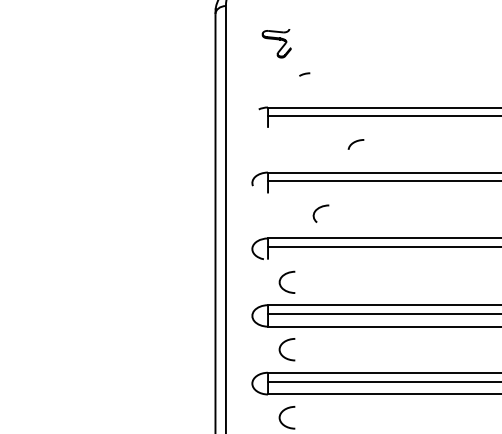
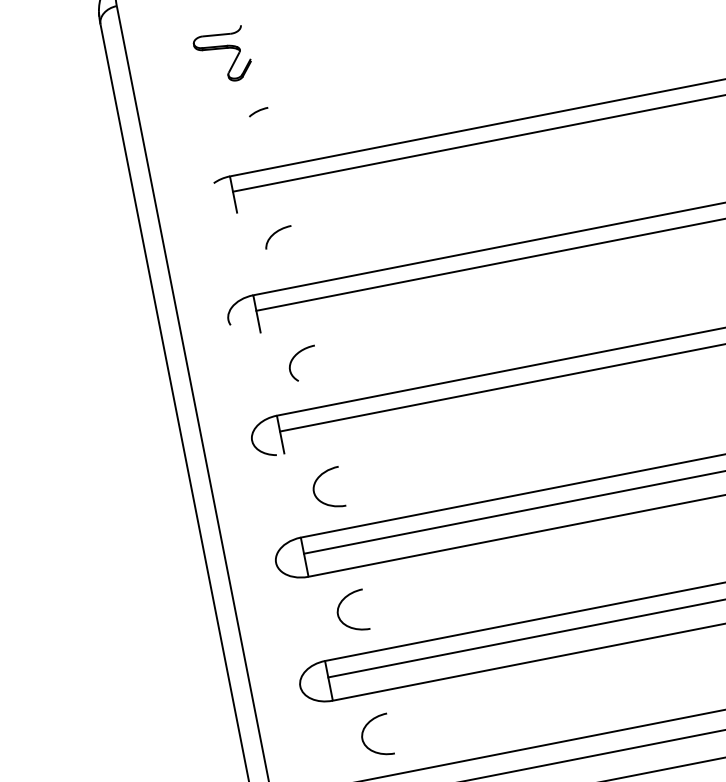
curve: (304, 74) -> (258, 112), moved
curve: (354, 143) -> (274, 235), moved
curve: (317, 210) -> (295, 359), moved

